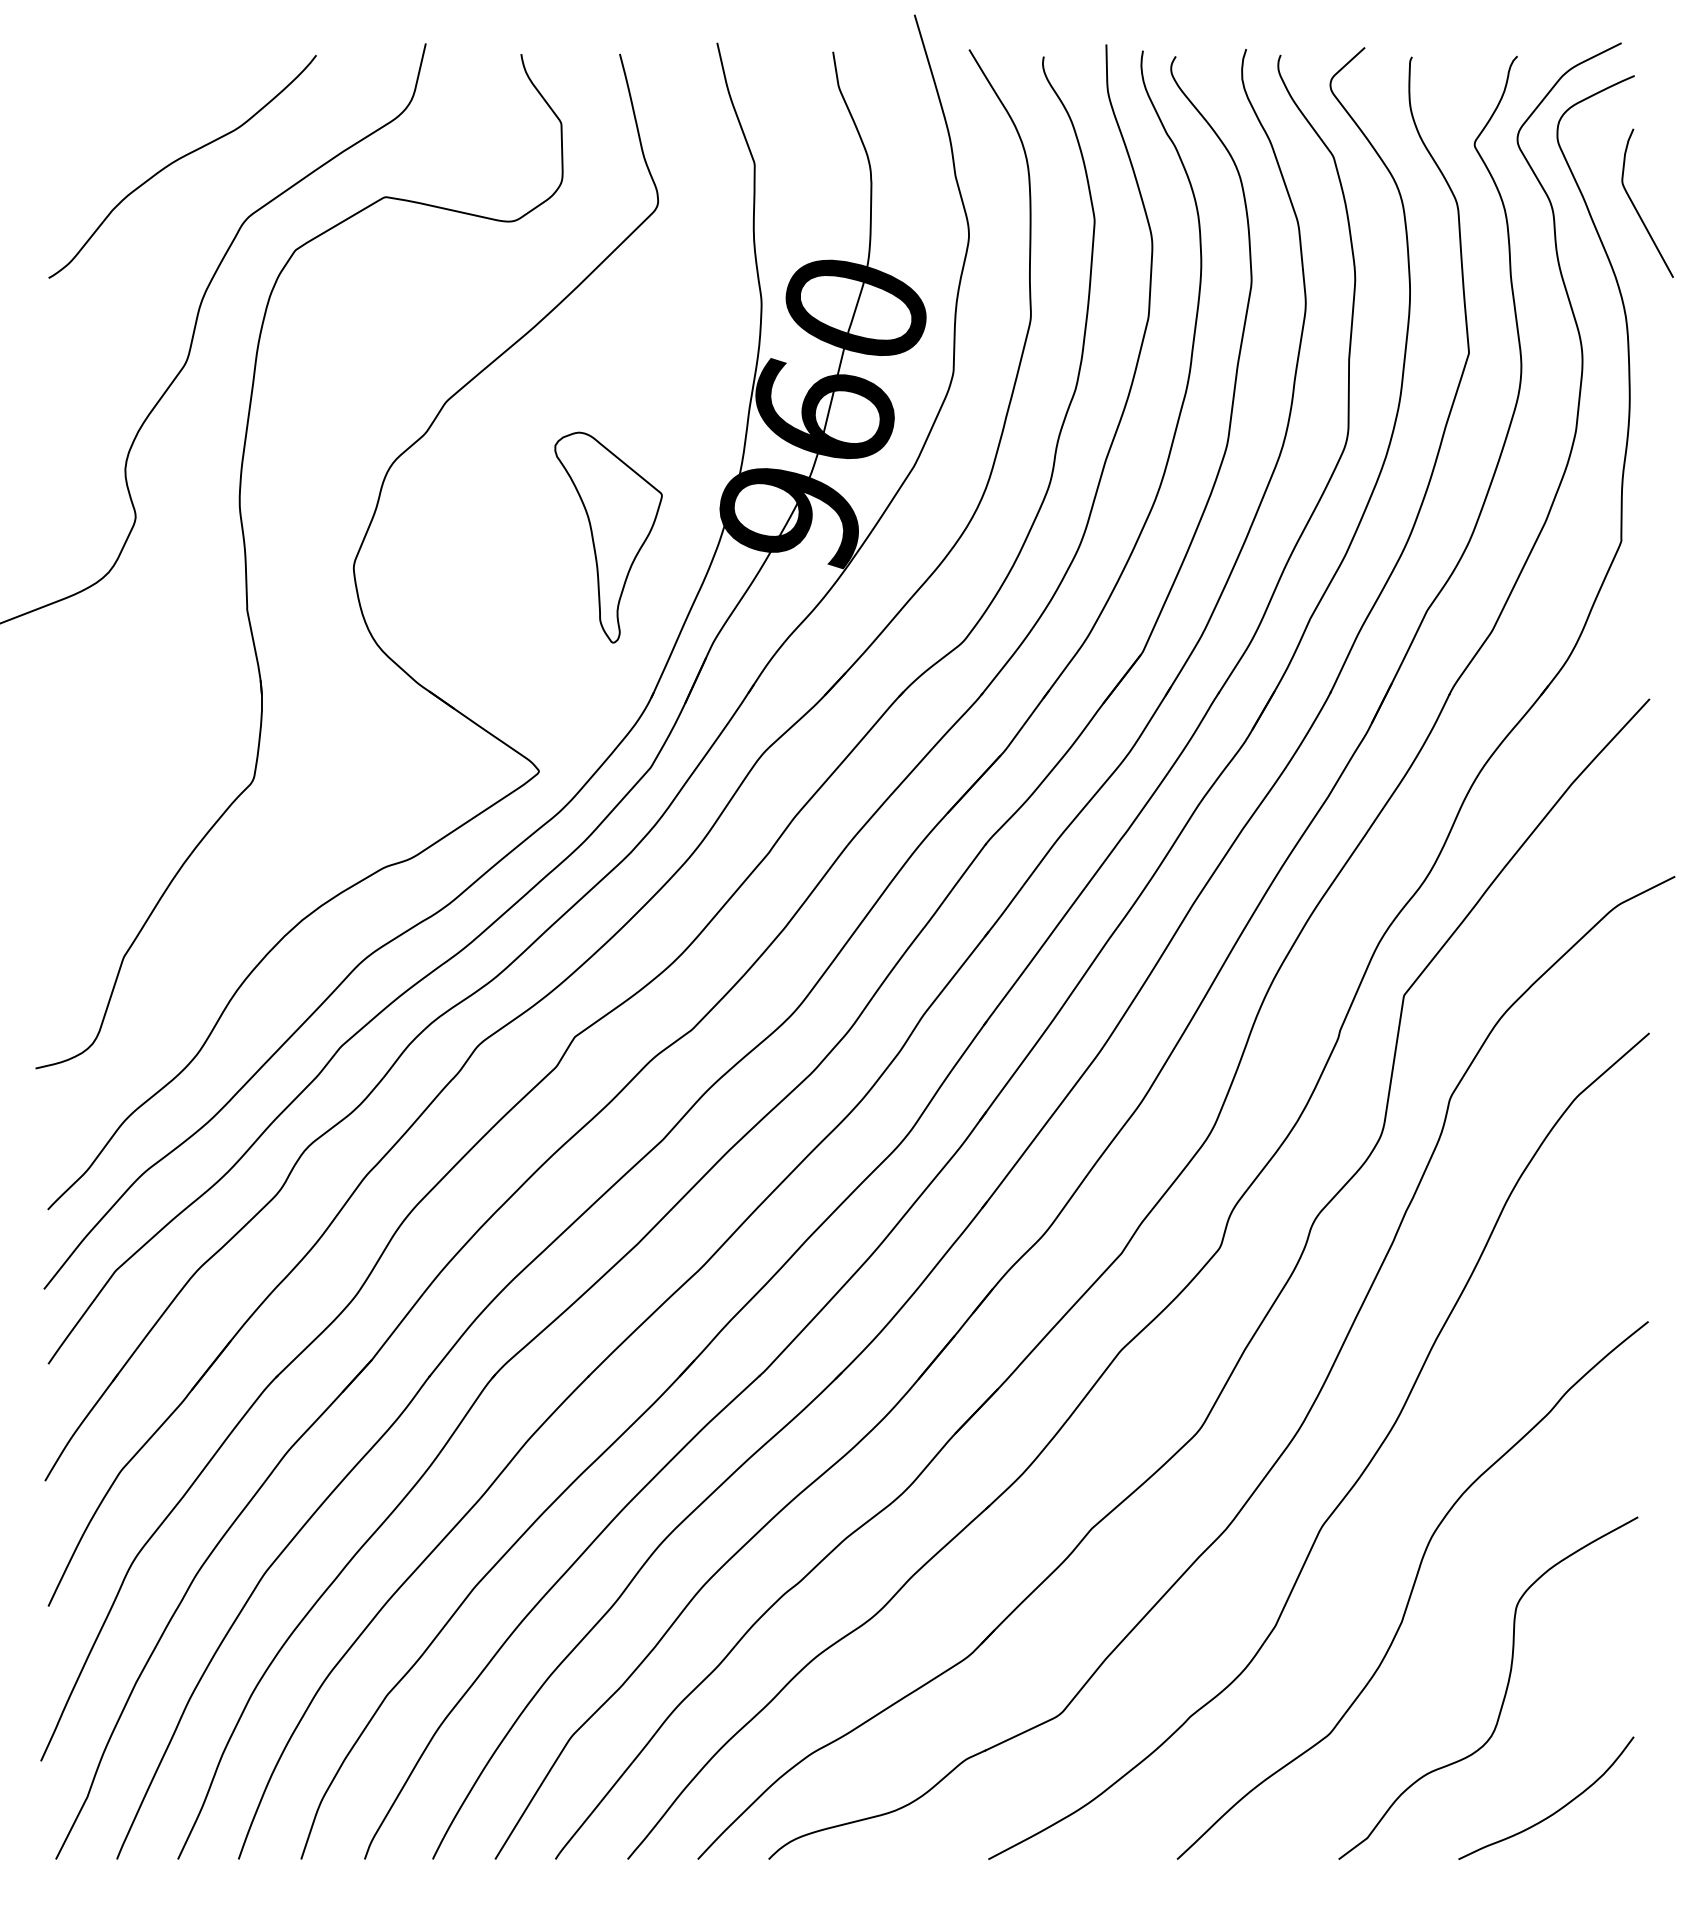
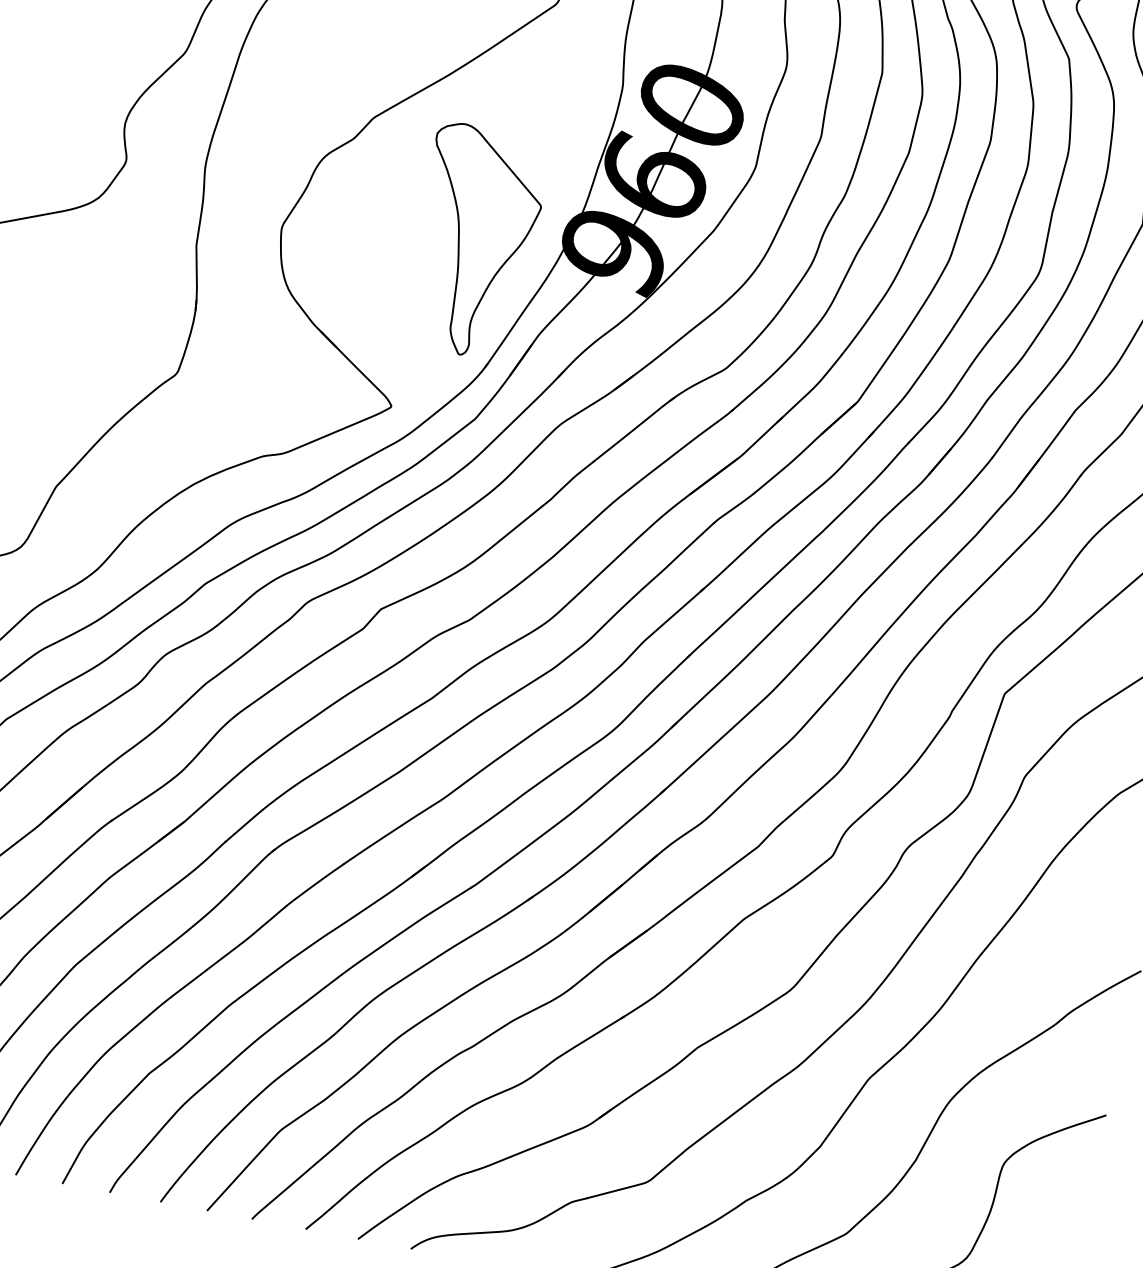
part: (608, 537) -> (475, 241), size x1.43

